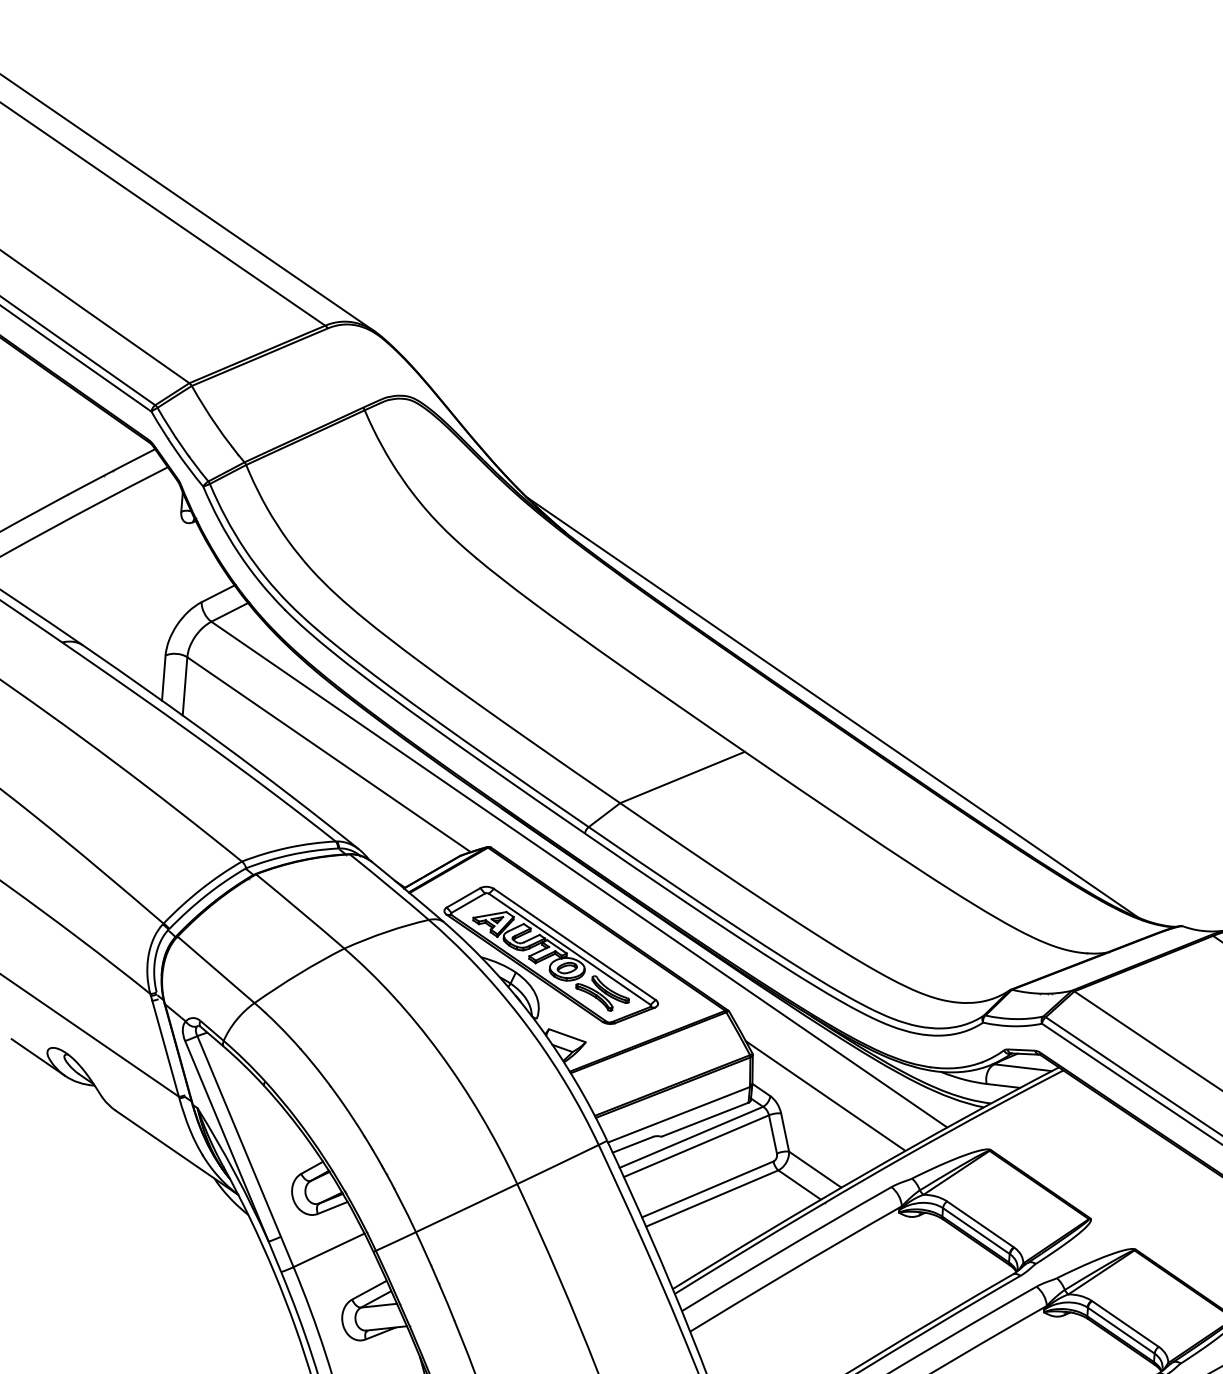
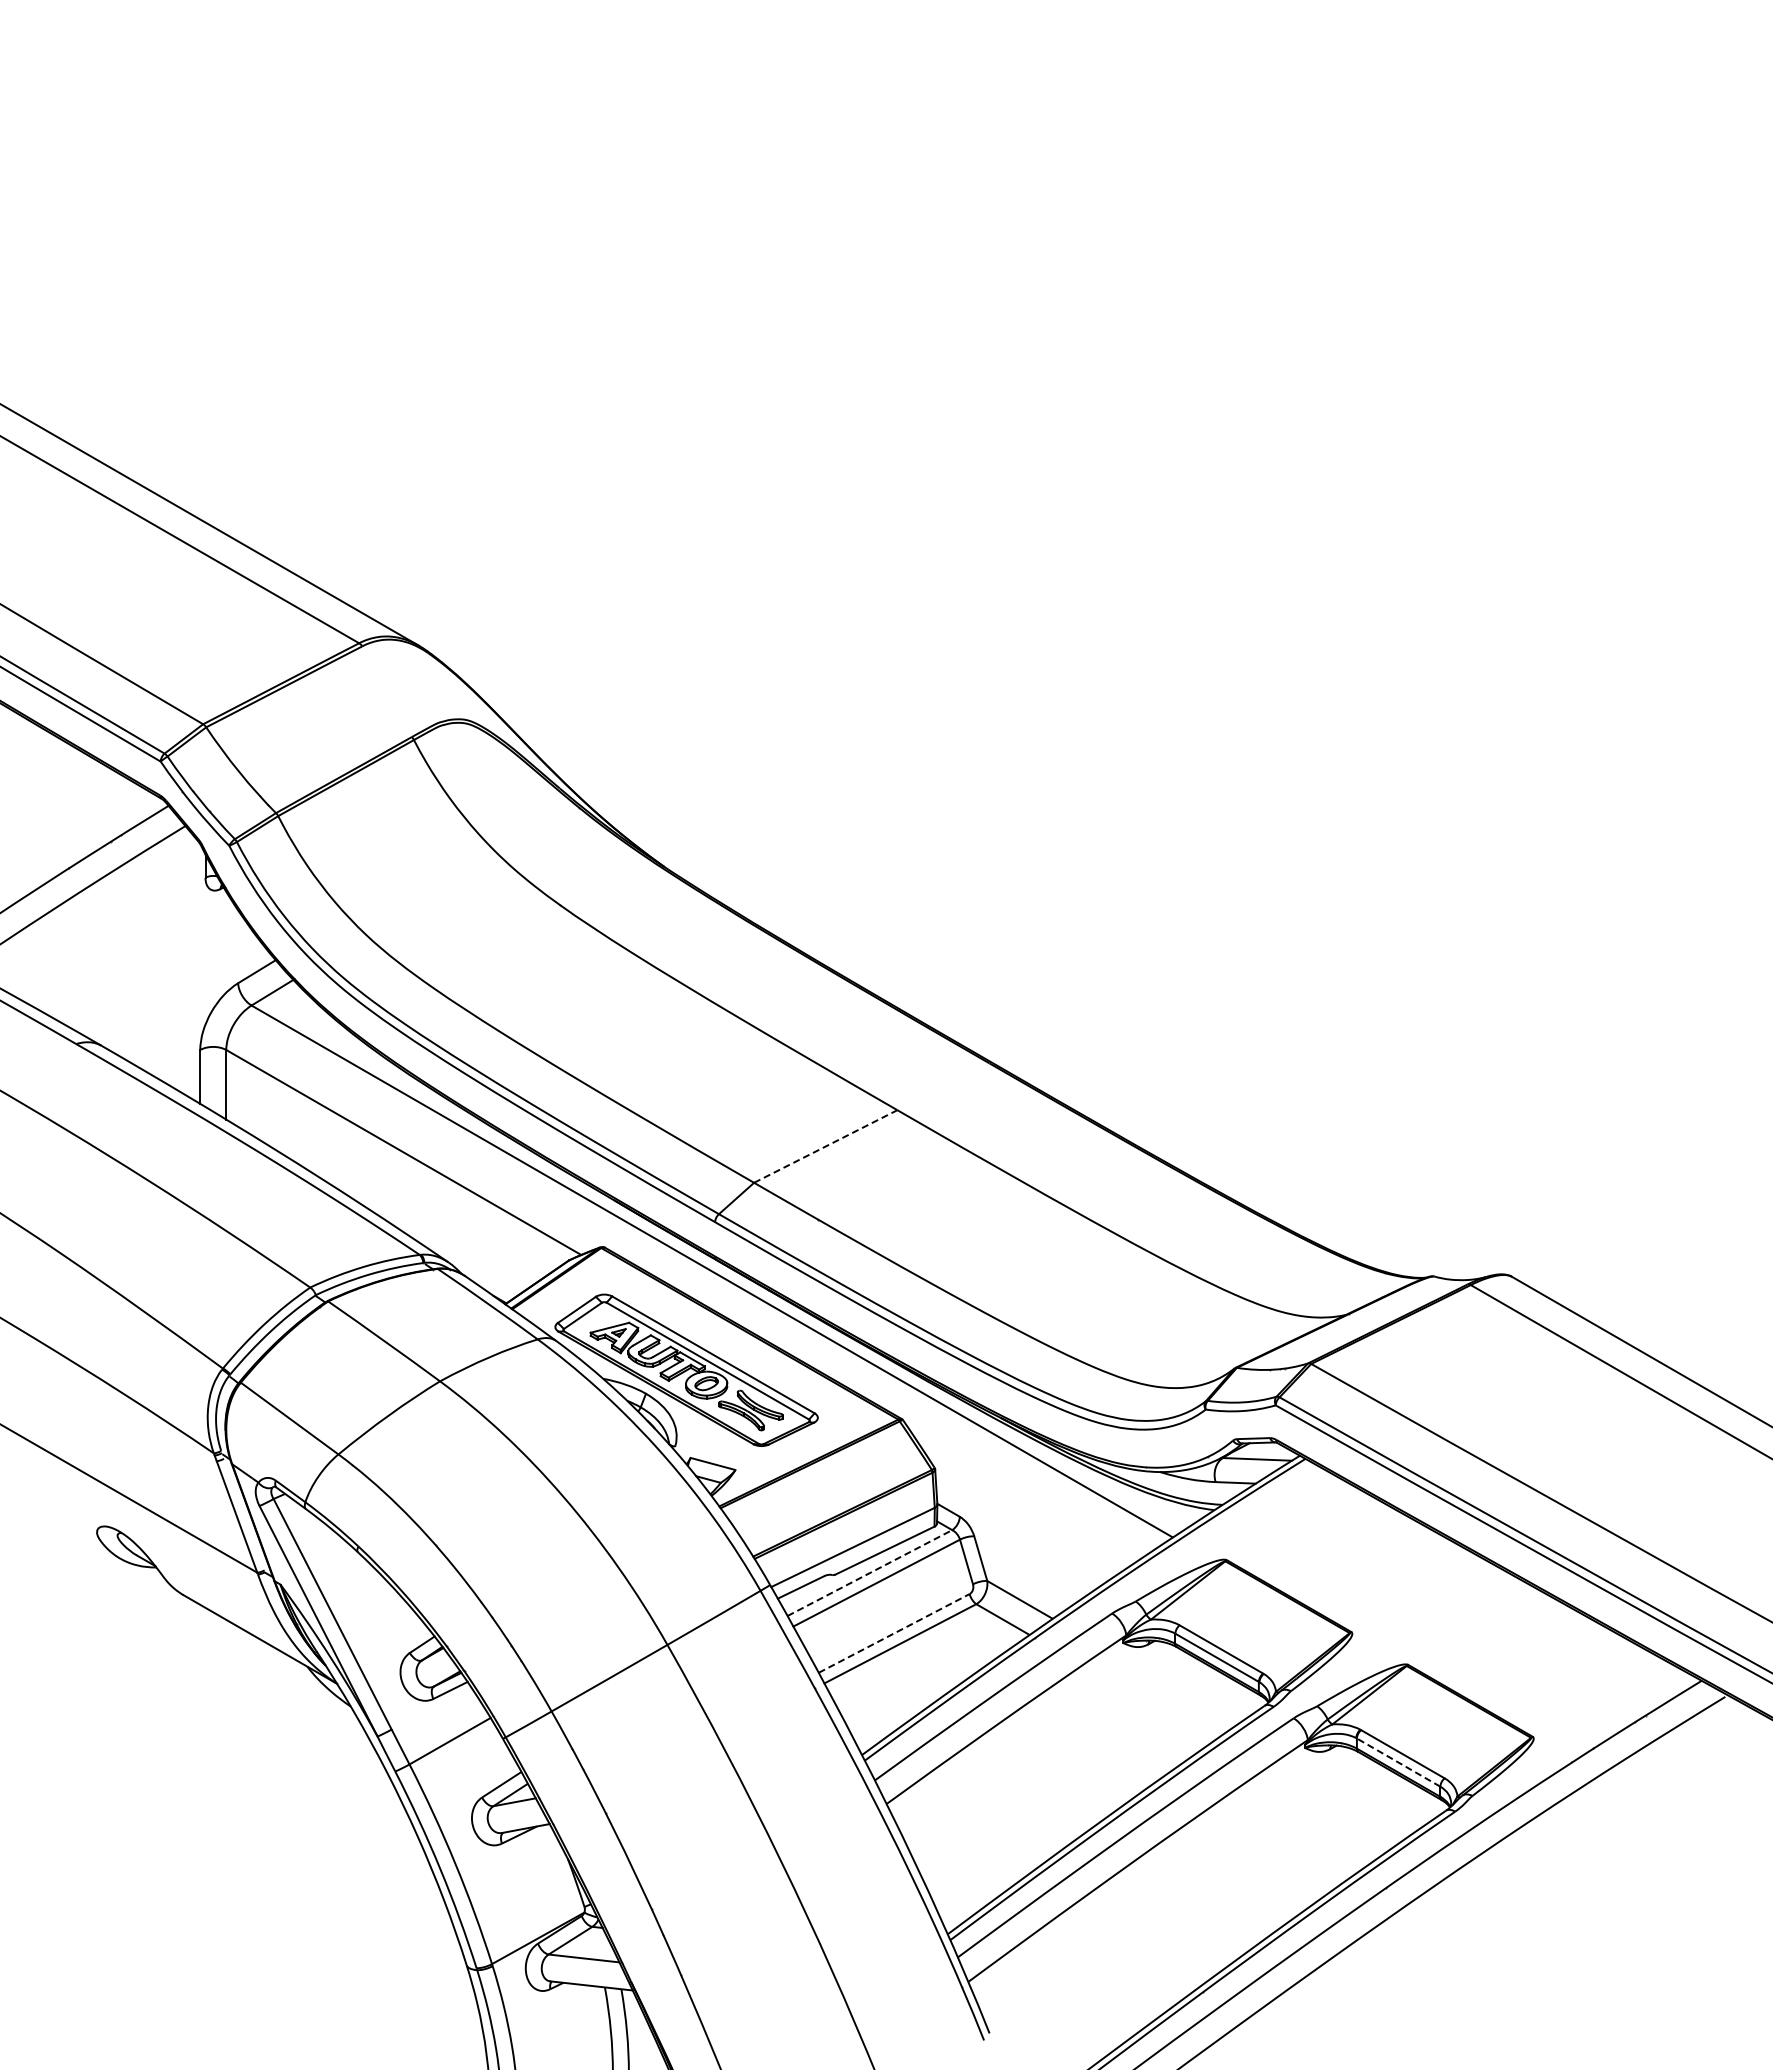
line: (832, 706) -> (997, 1048), removed
line: (683, 777) -> (826, 1146), solid -> dashed
line: (38, 1057) -> (86, 1539), removed
line: (825, 1095) -> (1025, 1510), removed
line: (691, 1137) -> (869, 1573), solid -> dashed
line: (708, 1189) -> (894, 1633), solid -> dashed
line: (1121, 1330) -> (1398, 1762), solid -> dashed

